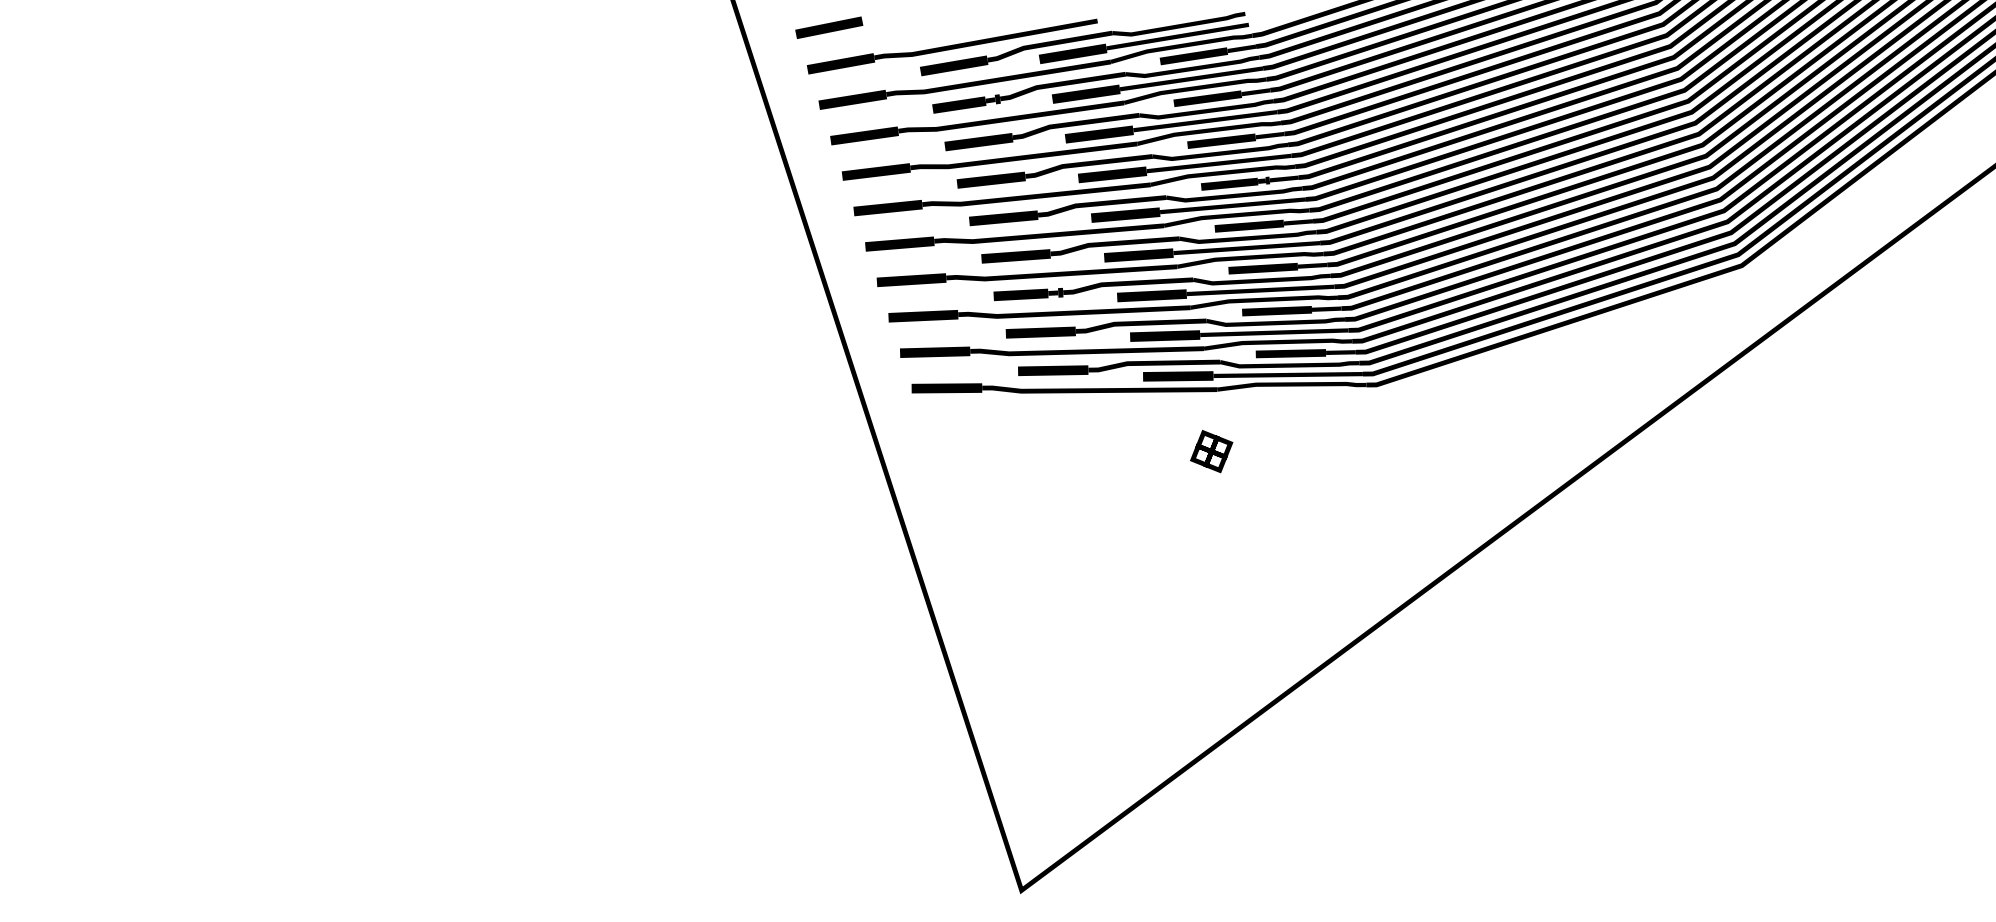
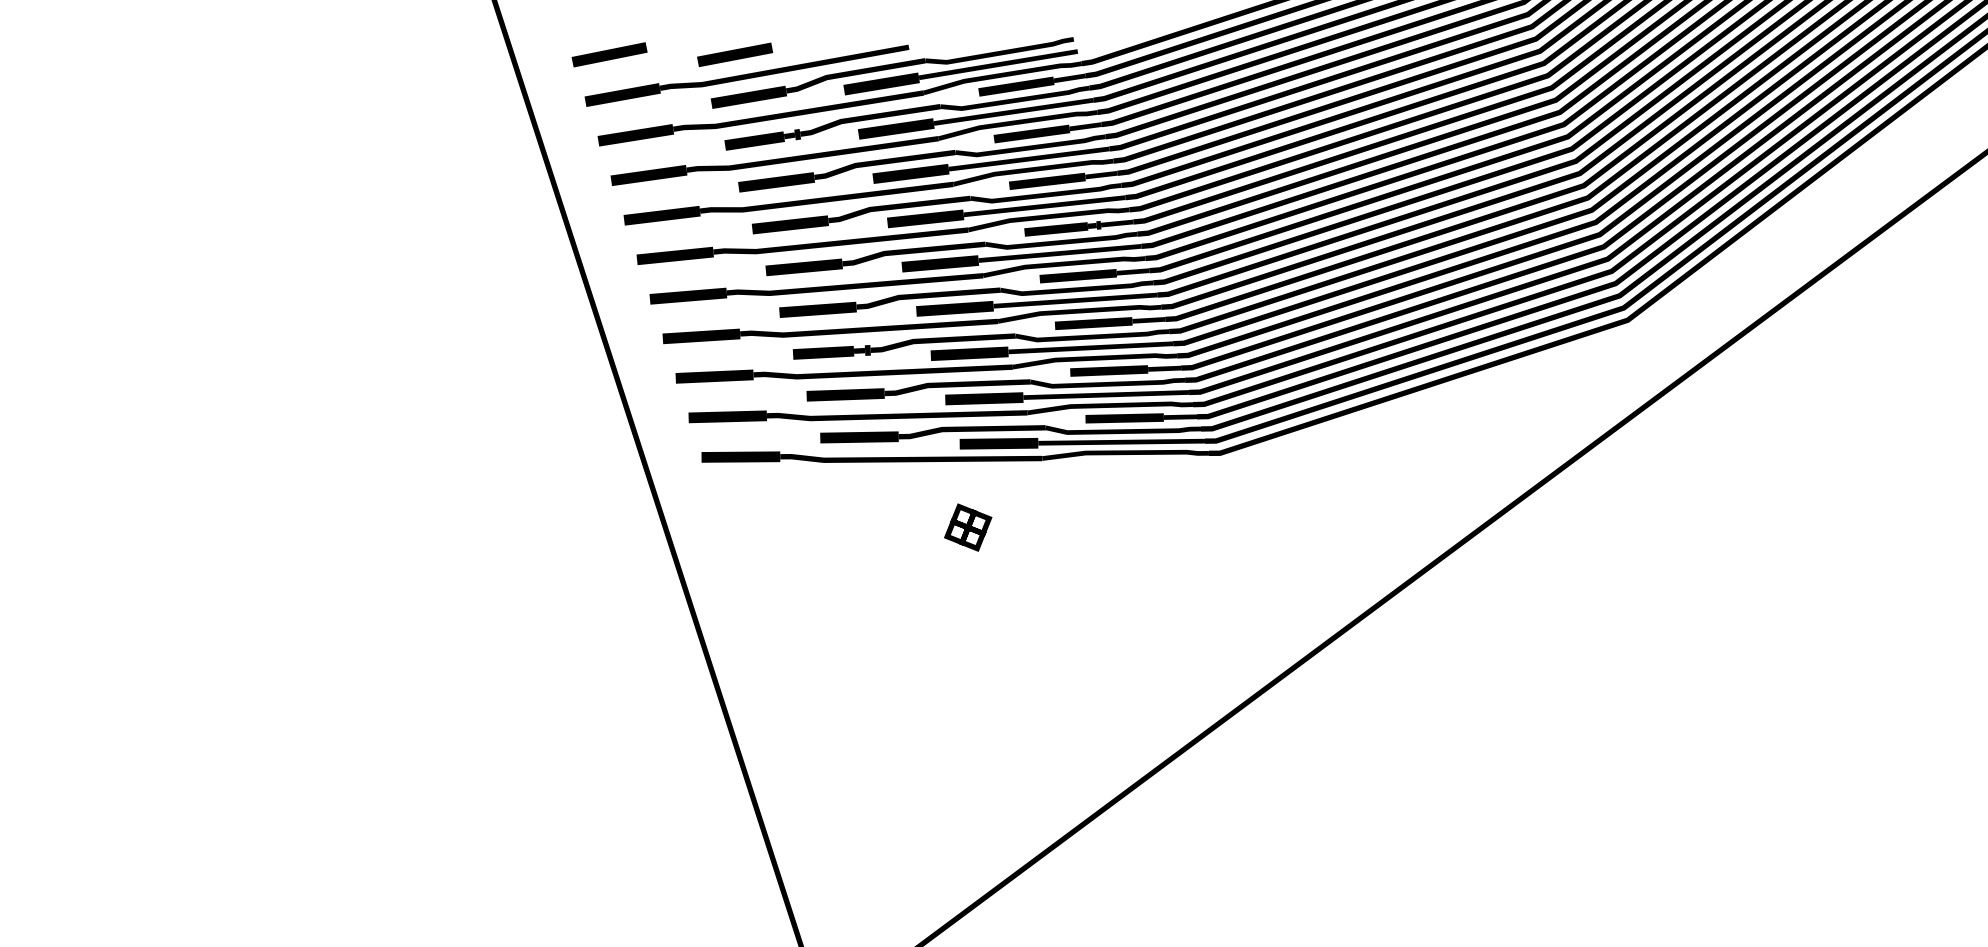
line: (941, 27) -> (734, 54), added
part: (1211, 451) -> (968, 527), moved

